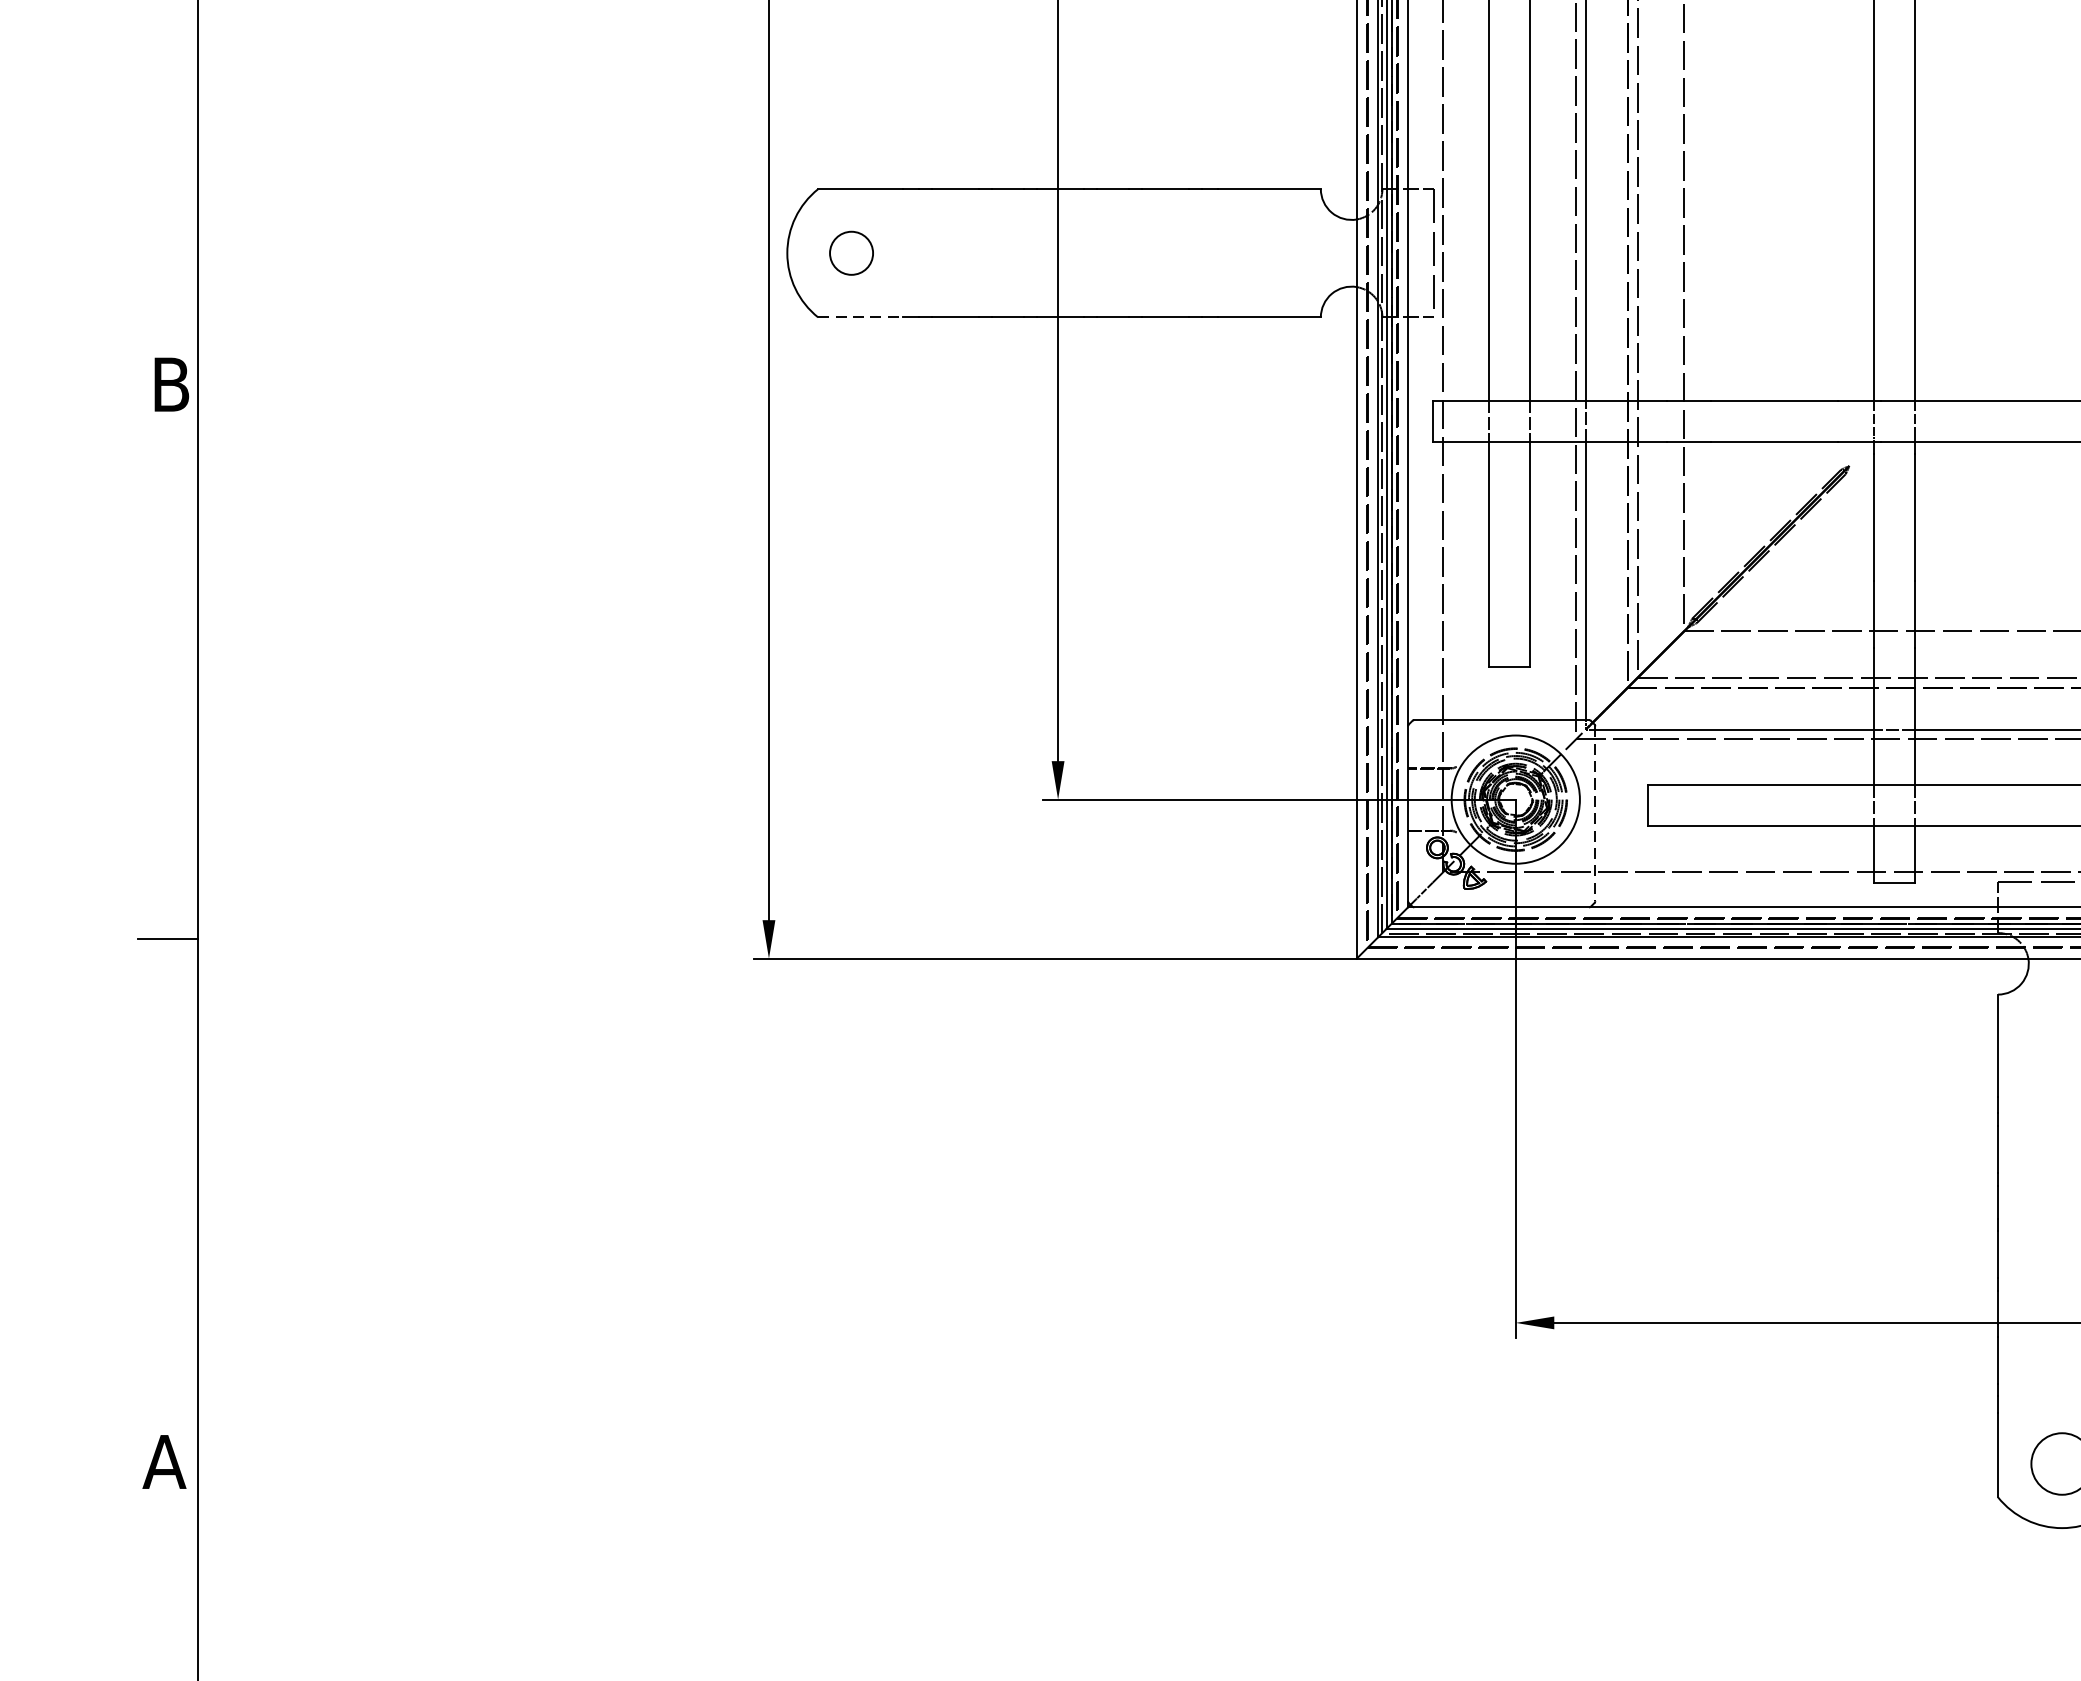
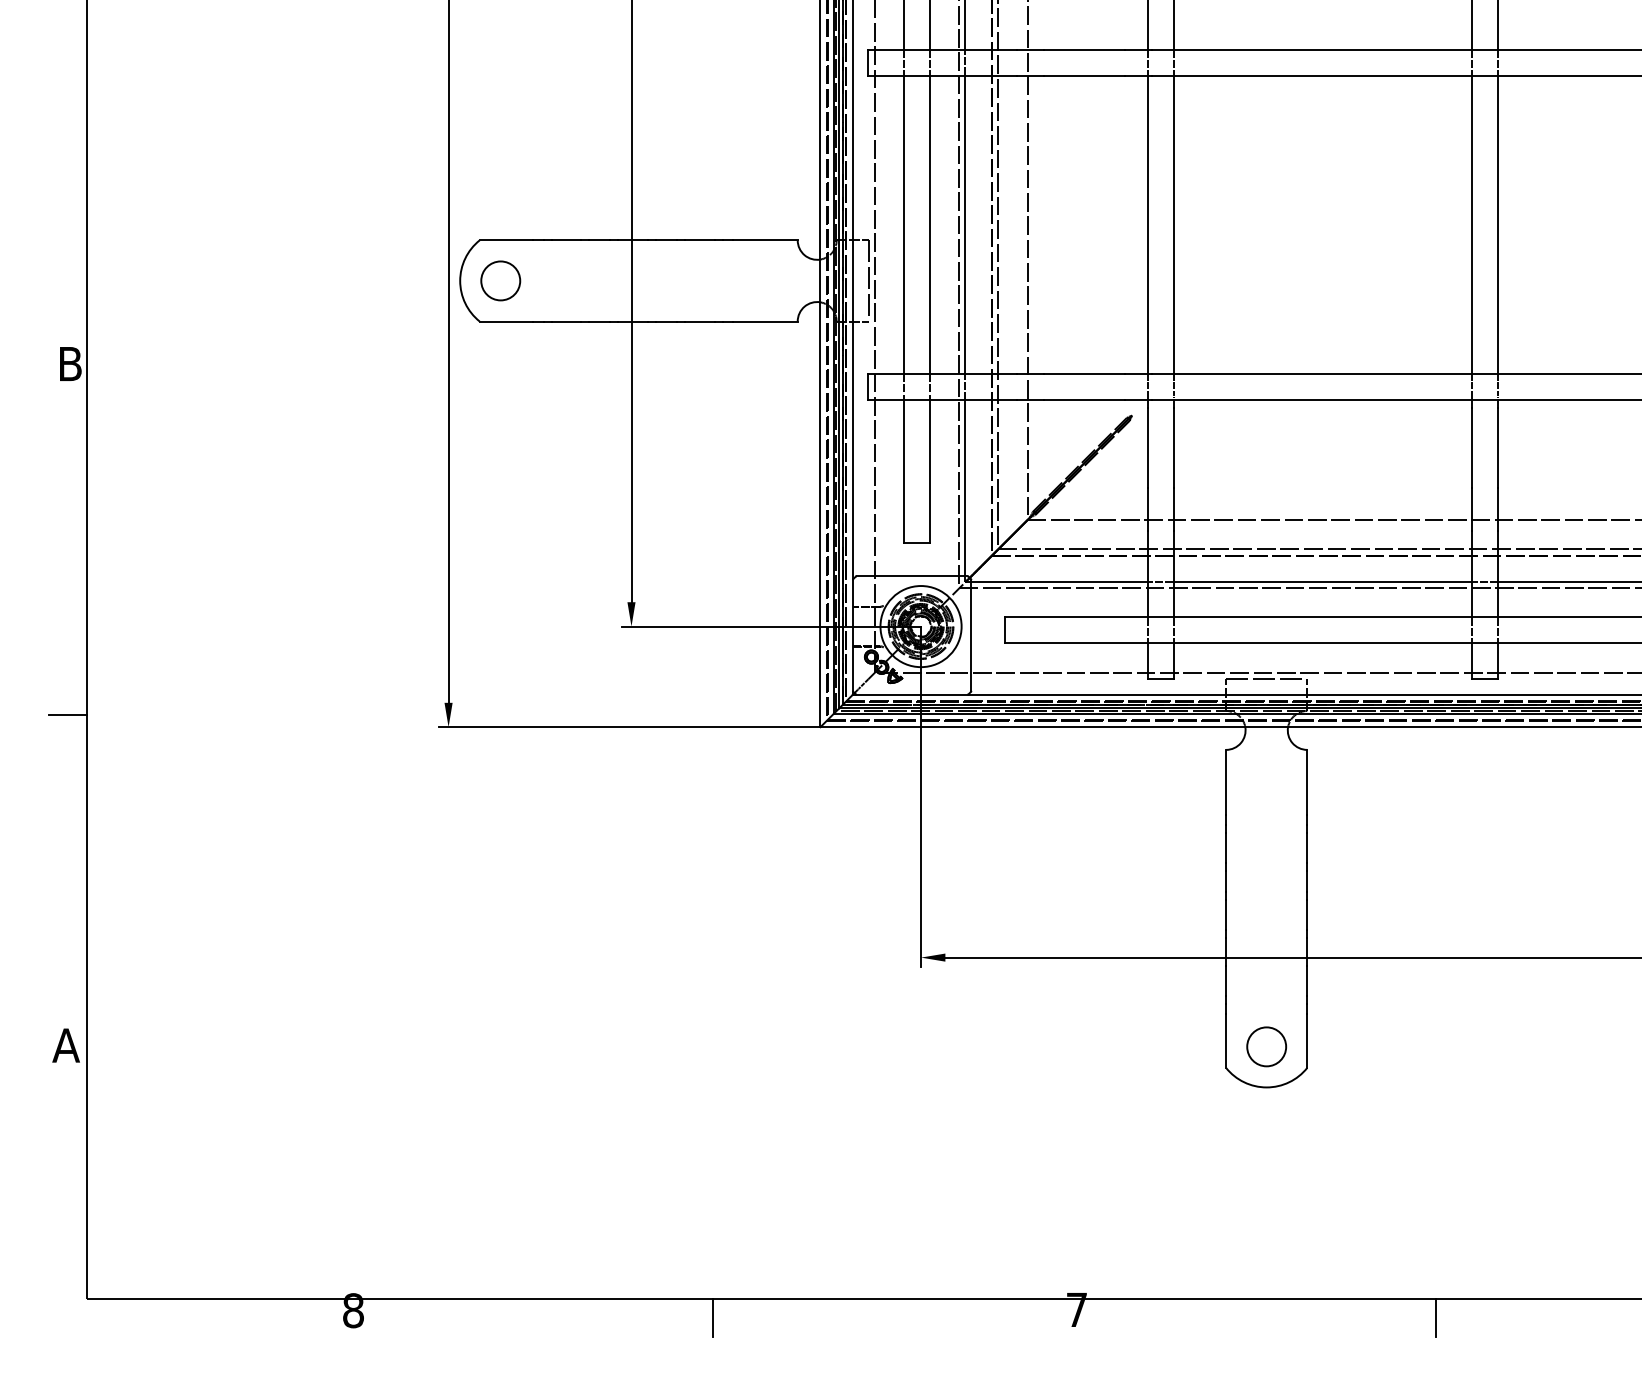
circle: (851, 252) -> (500, 280), size x1.43
line: (860, 317) -> (506, 321), dashed -> solid
line: (1595, 815) -> (971, 636), dashed -> solid

